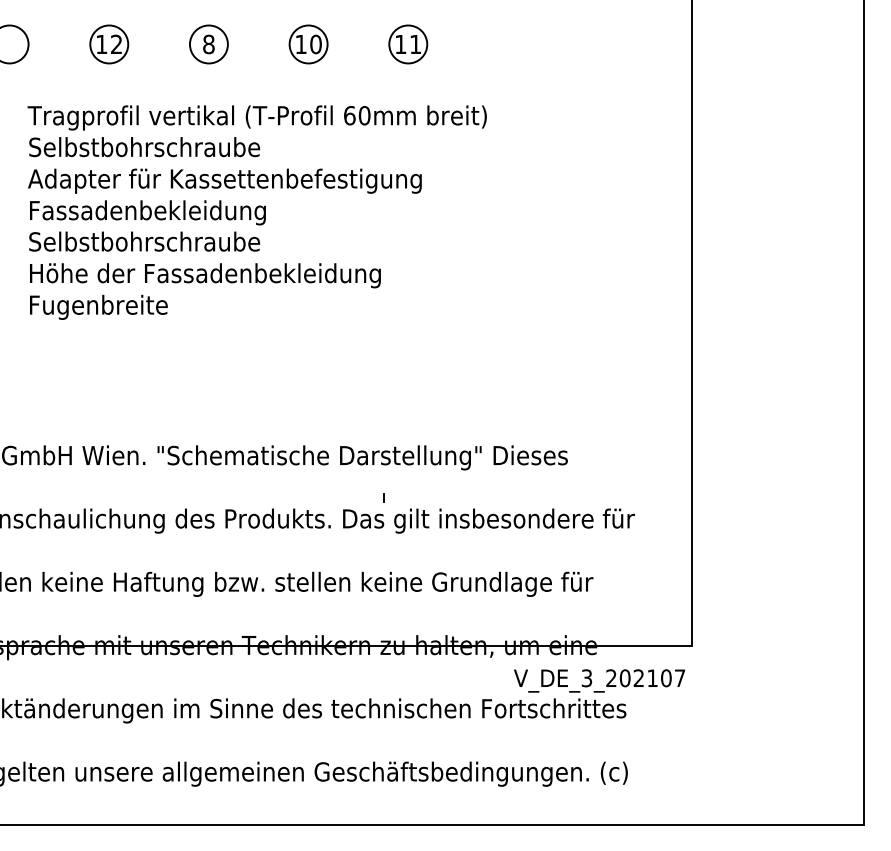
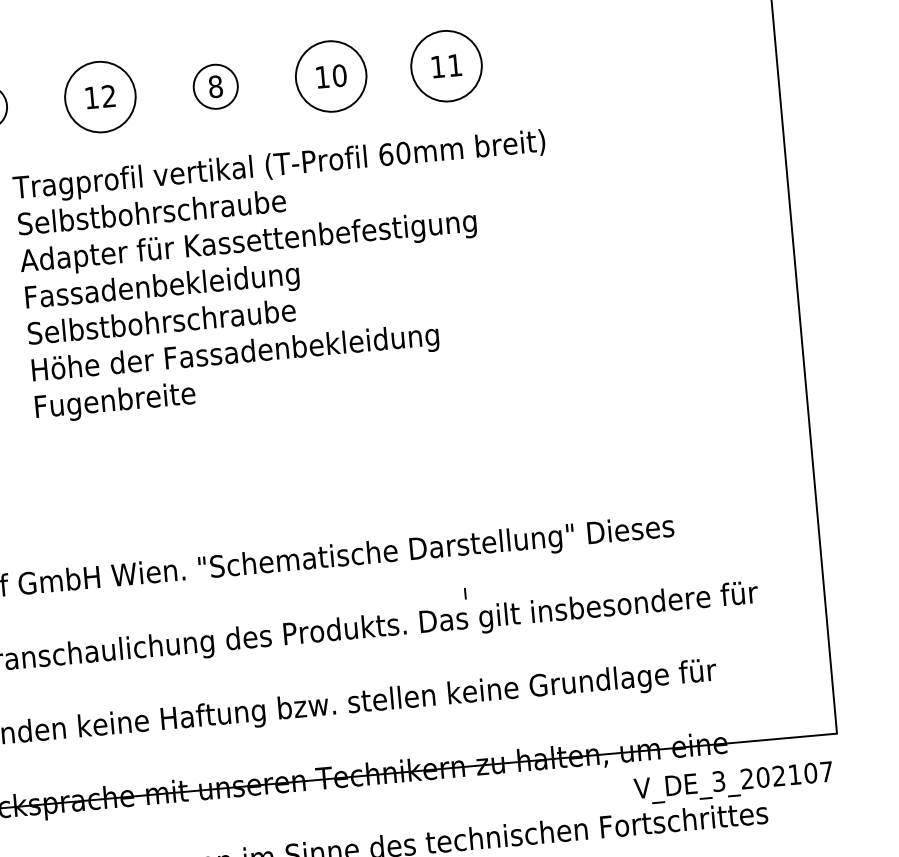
circle: (109, 44) -> (100, 97), size x1.6
circle: (308, 44) -> (331, 76), size x1.6
circle: (408, 44) -> (446, 66), size x1.6

